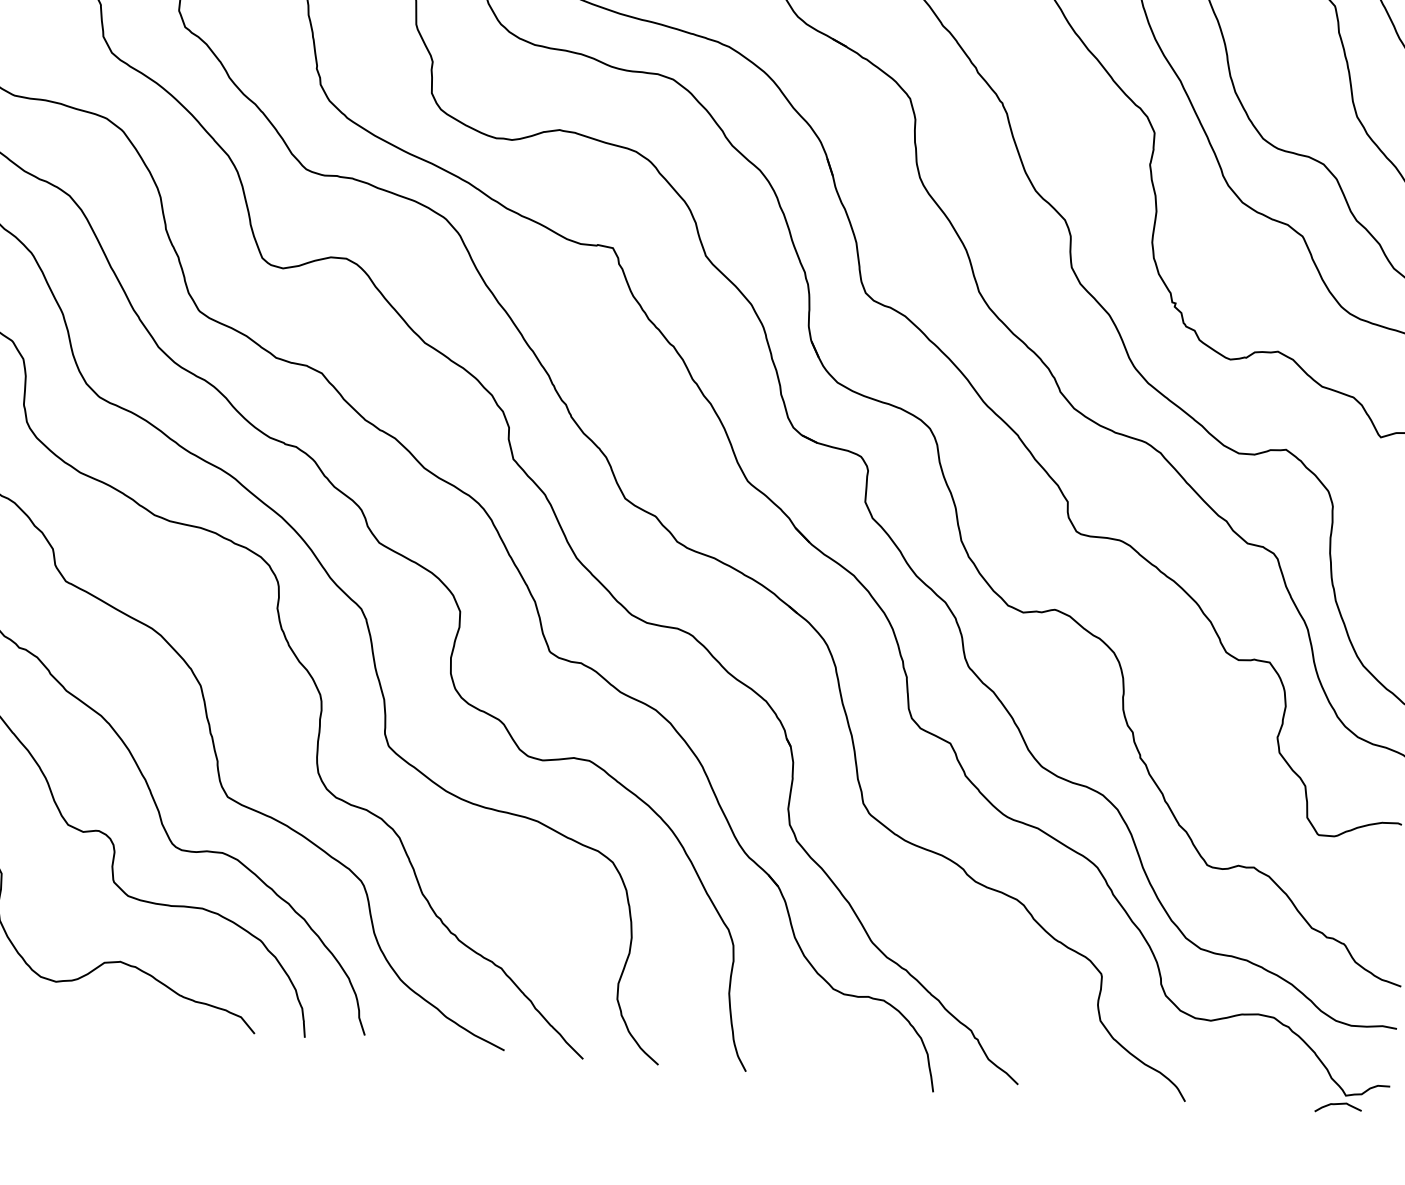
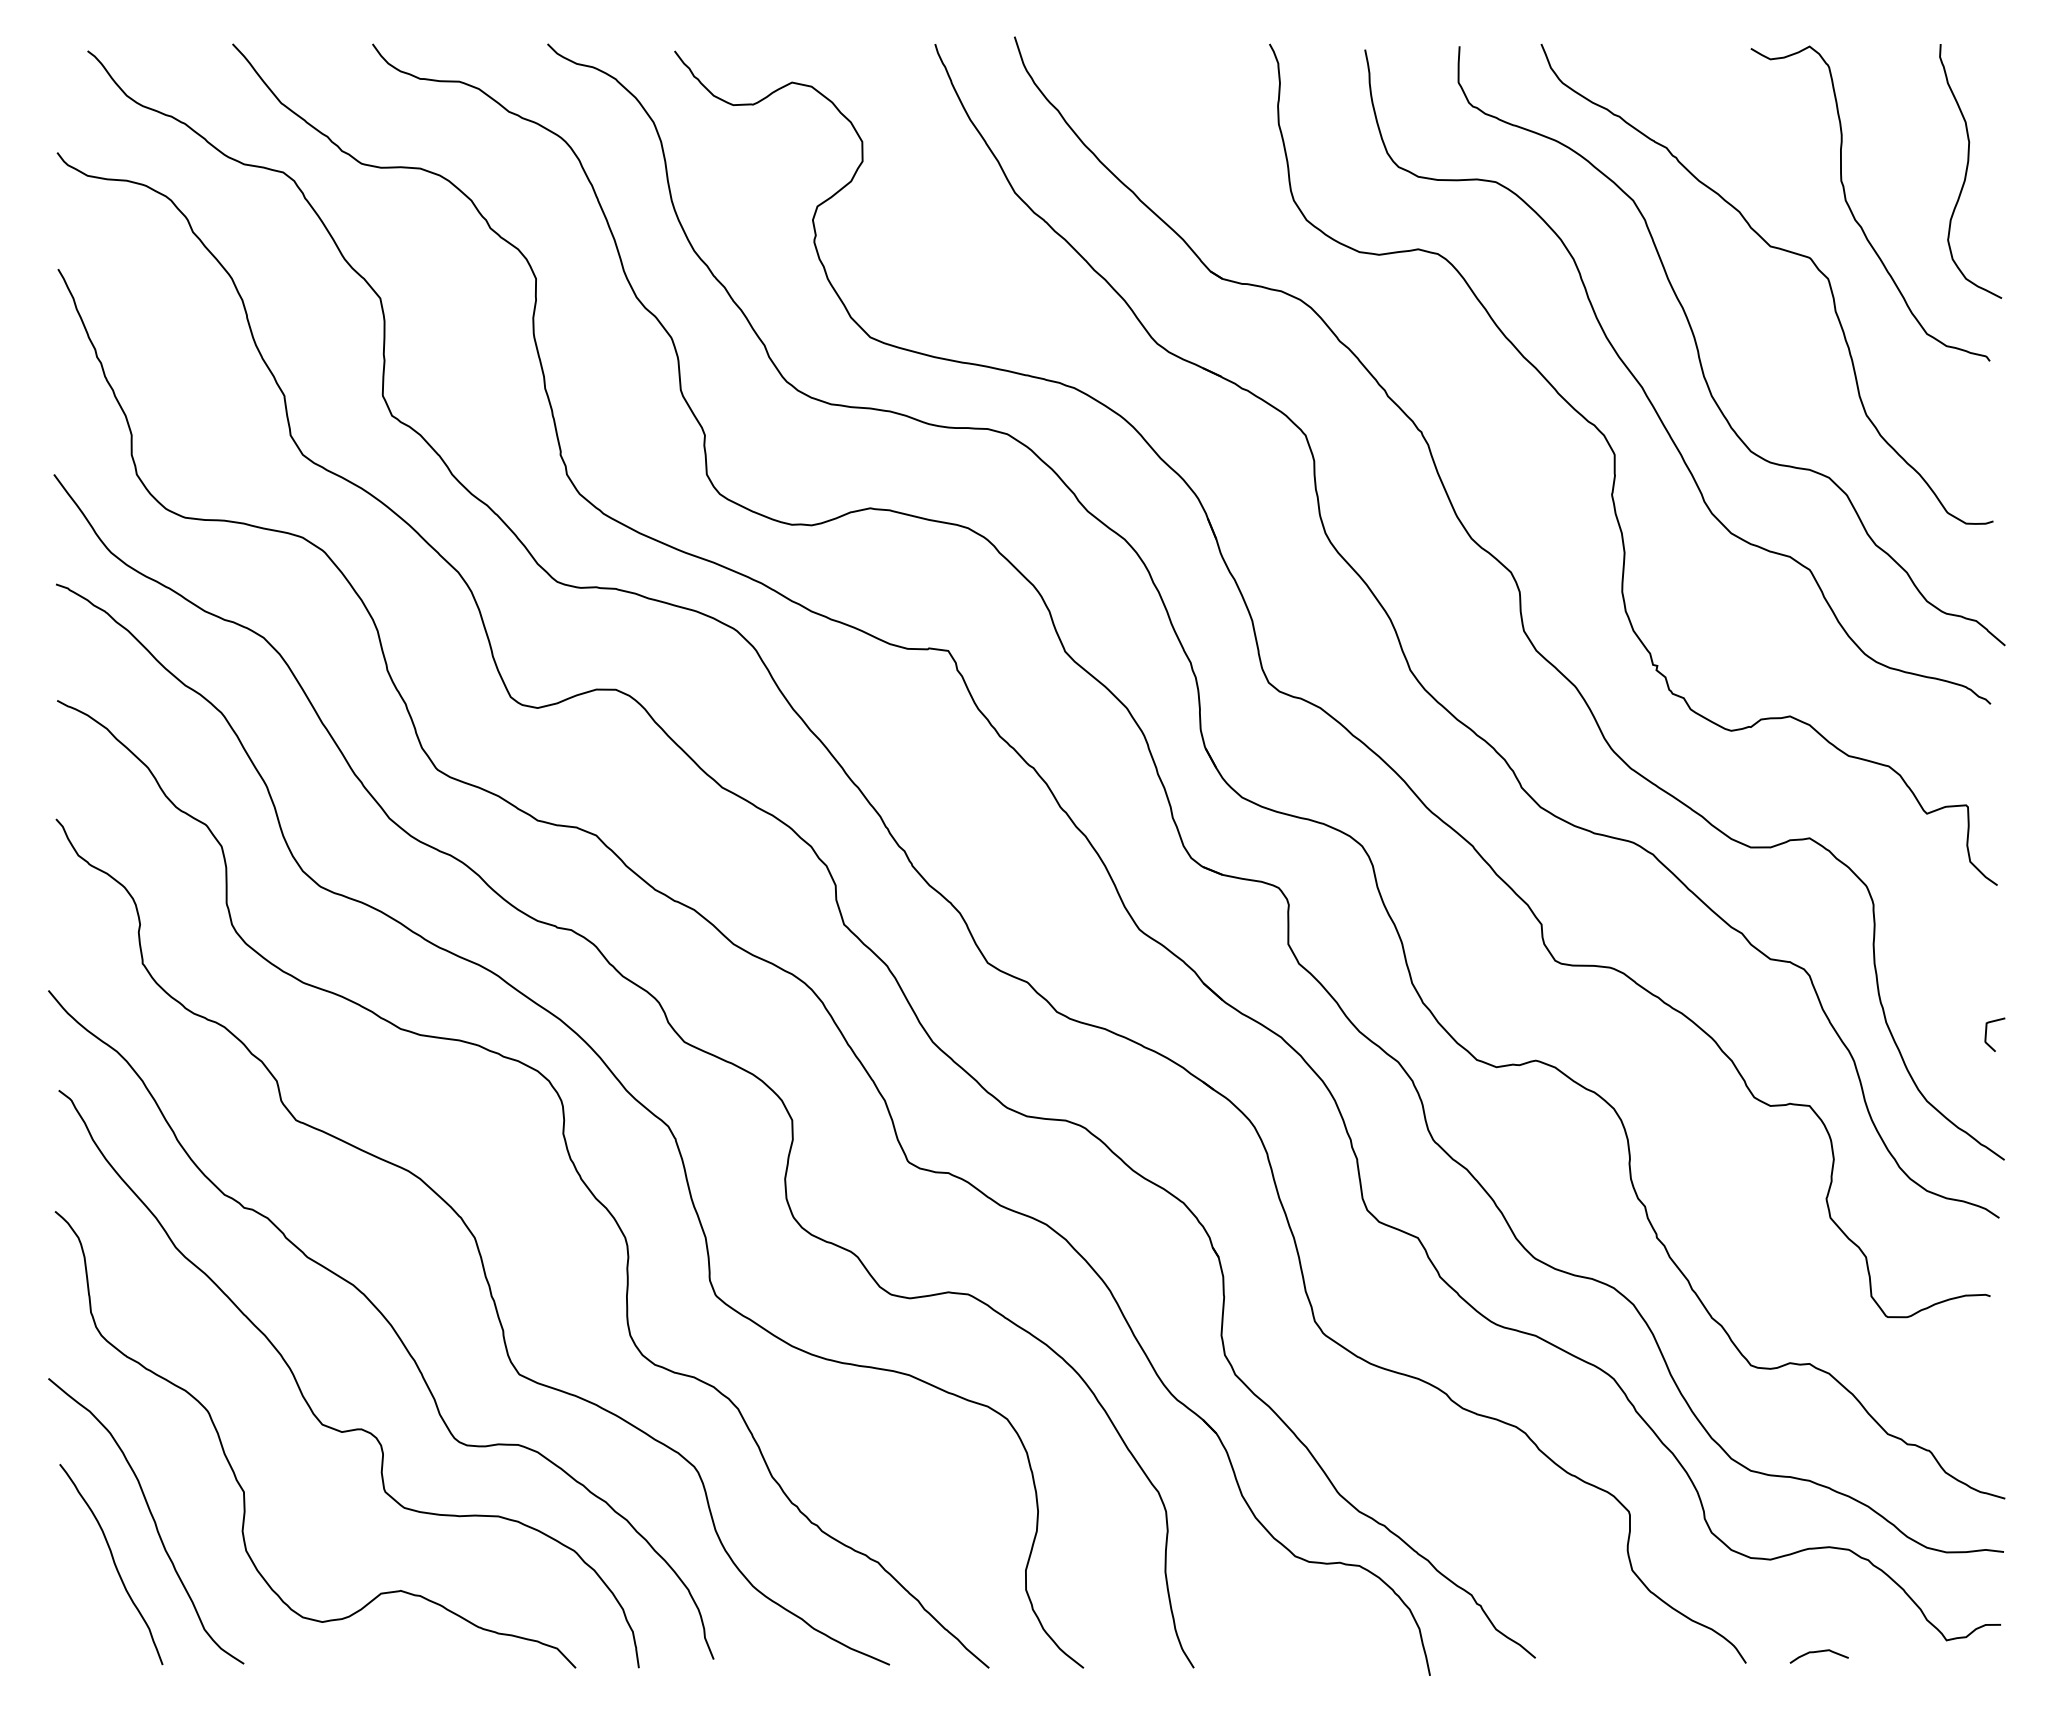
curve: (1337, 1104) -> (1818, 1652), moved

